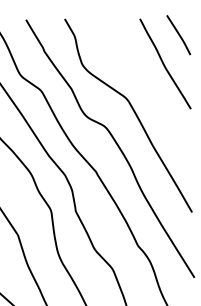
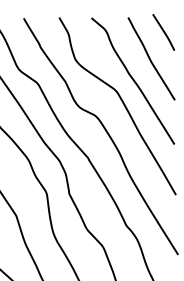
curve: (144, 87) -> (132, 80), added

